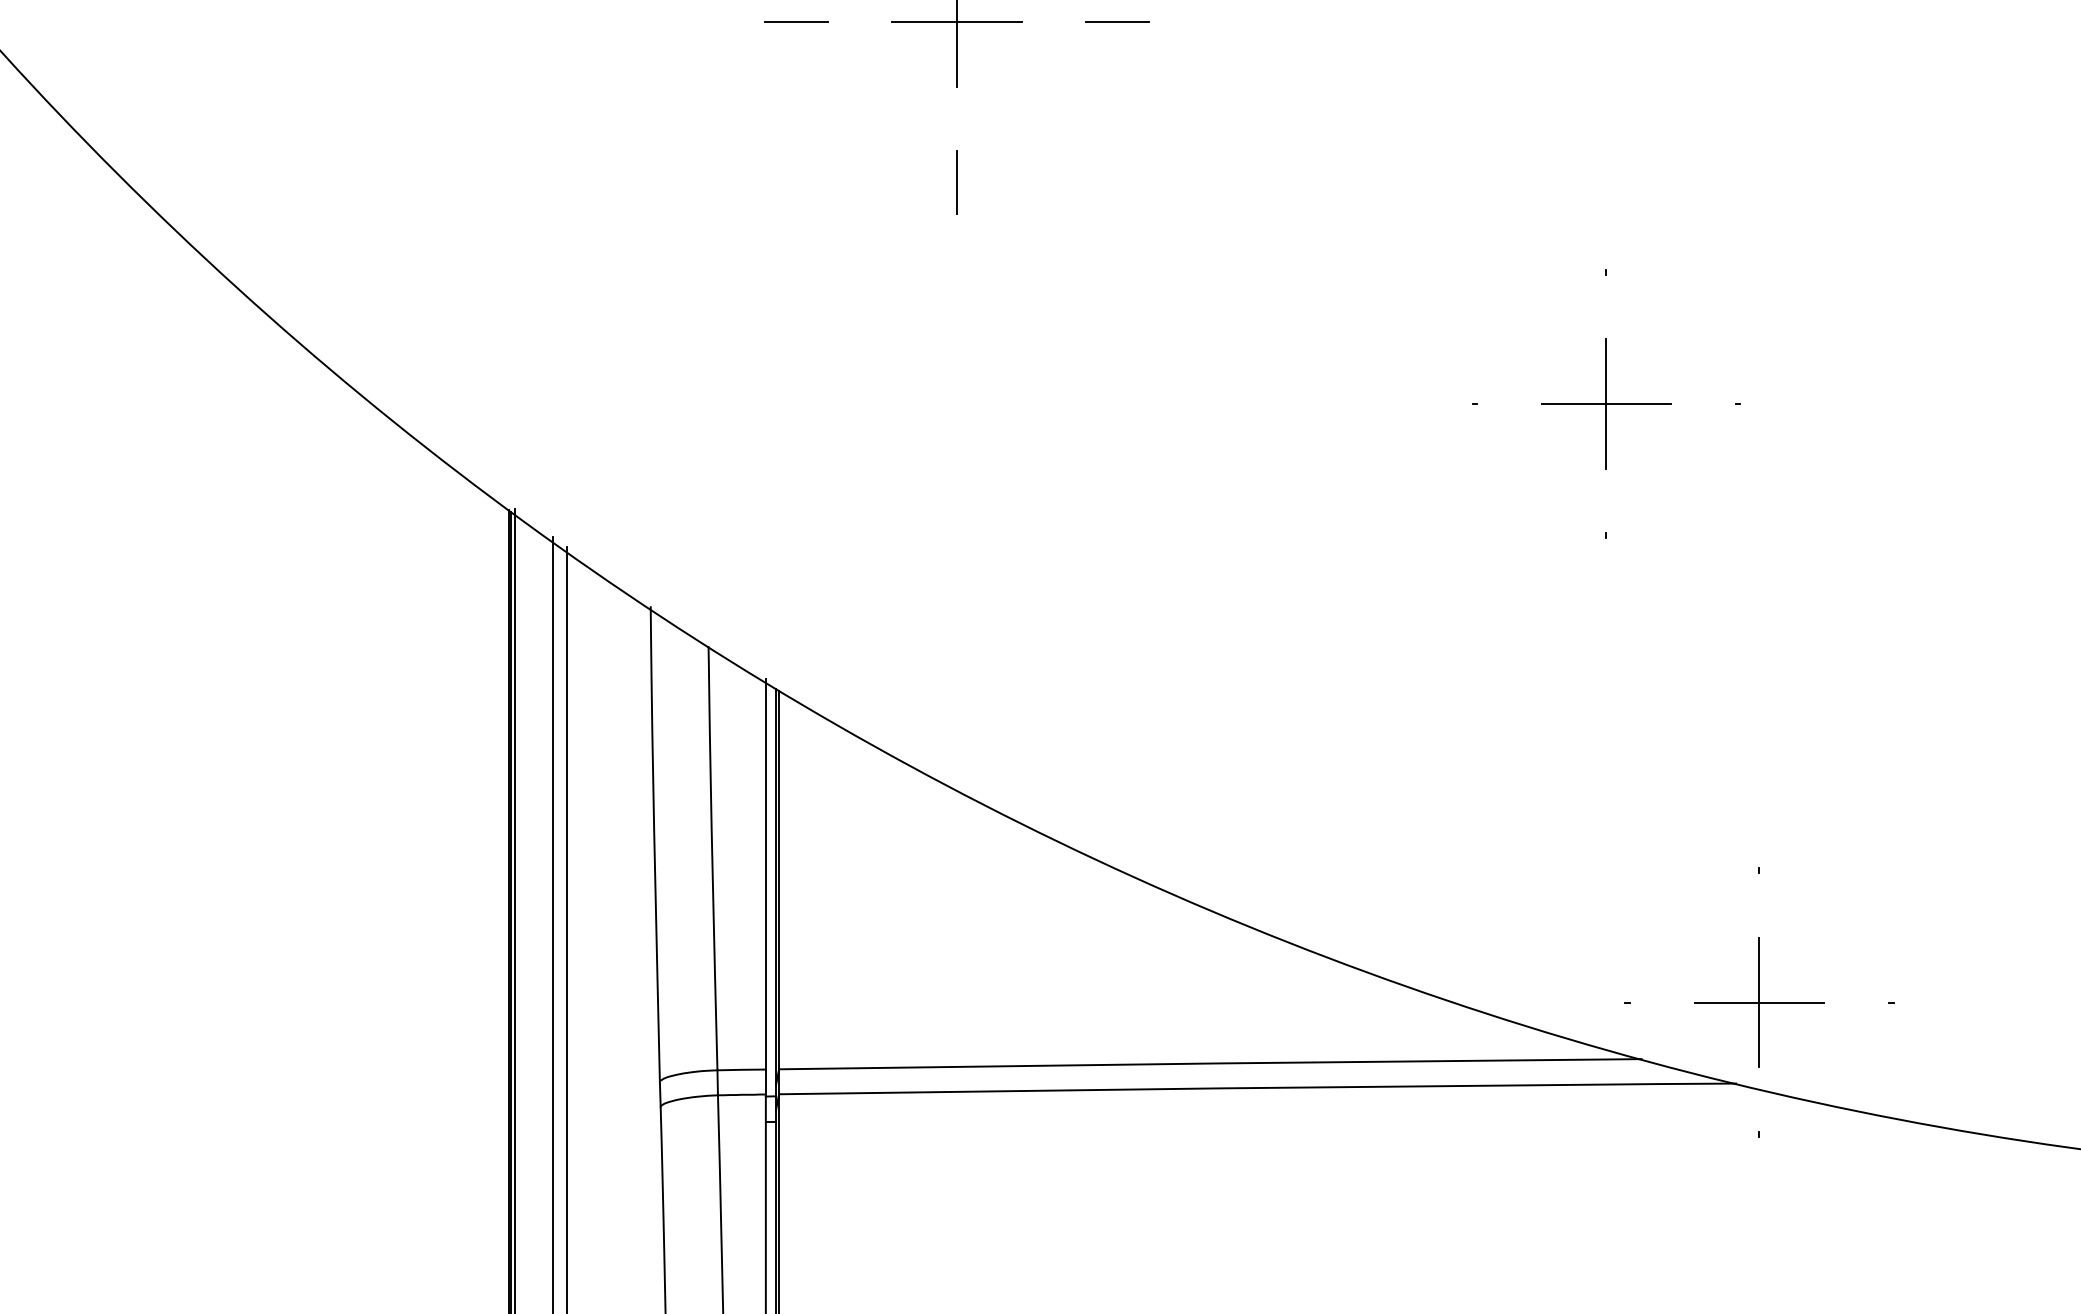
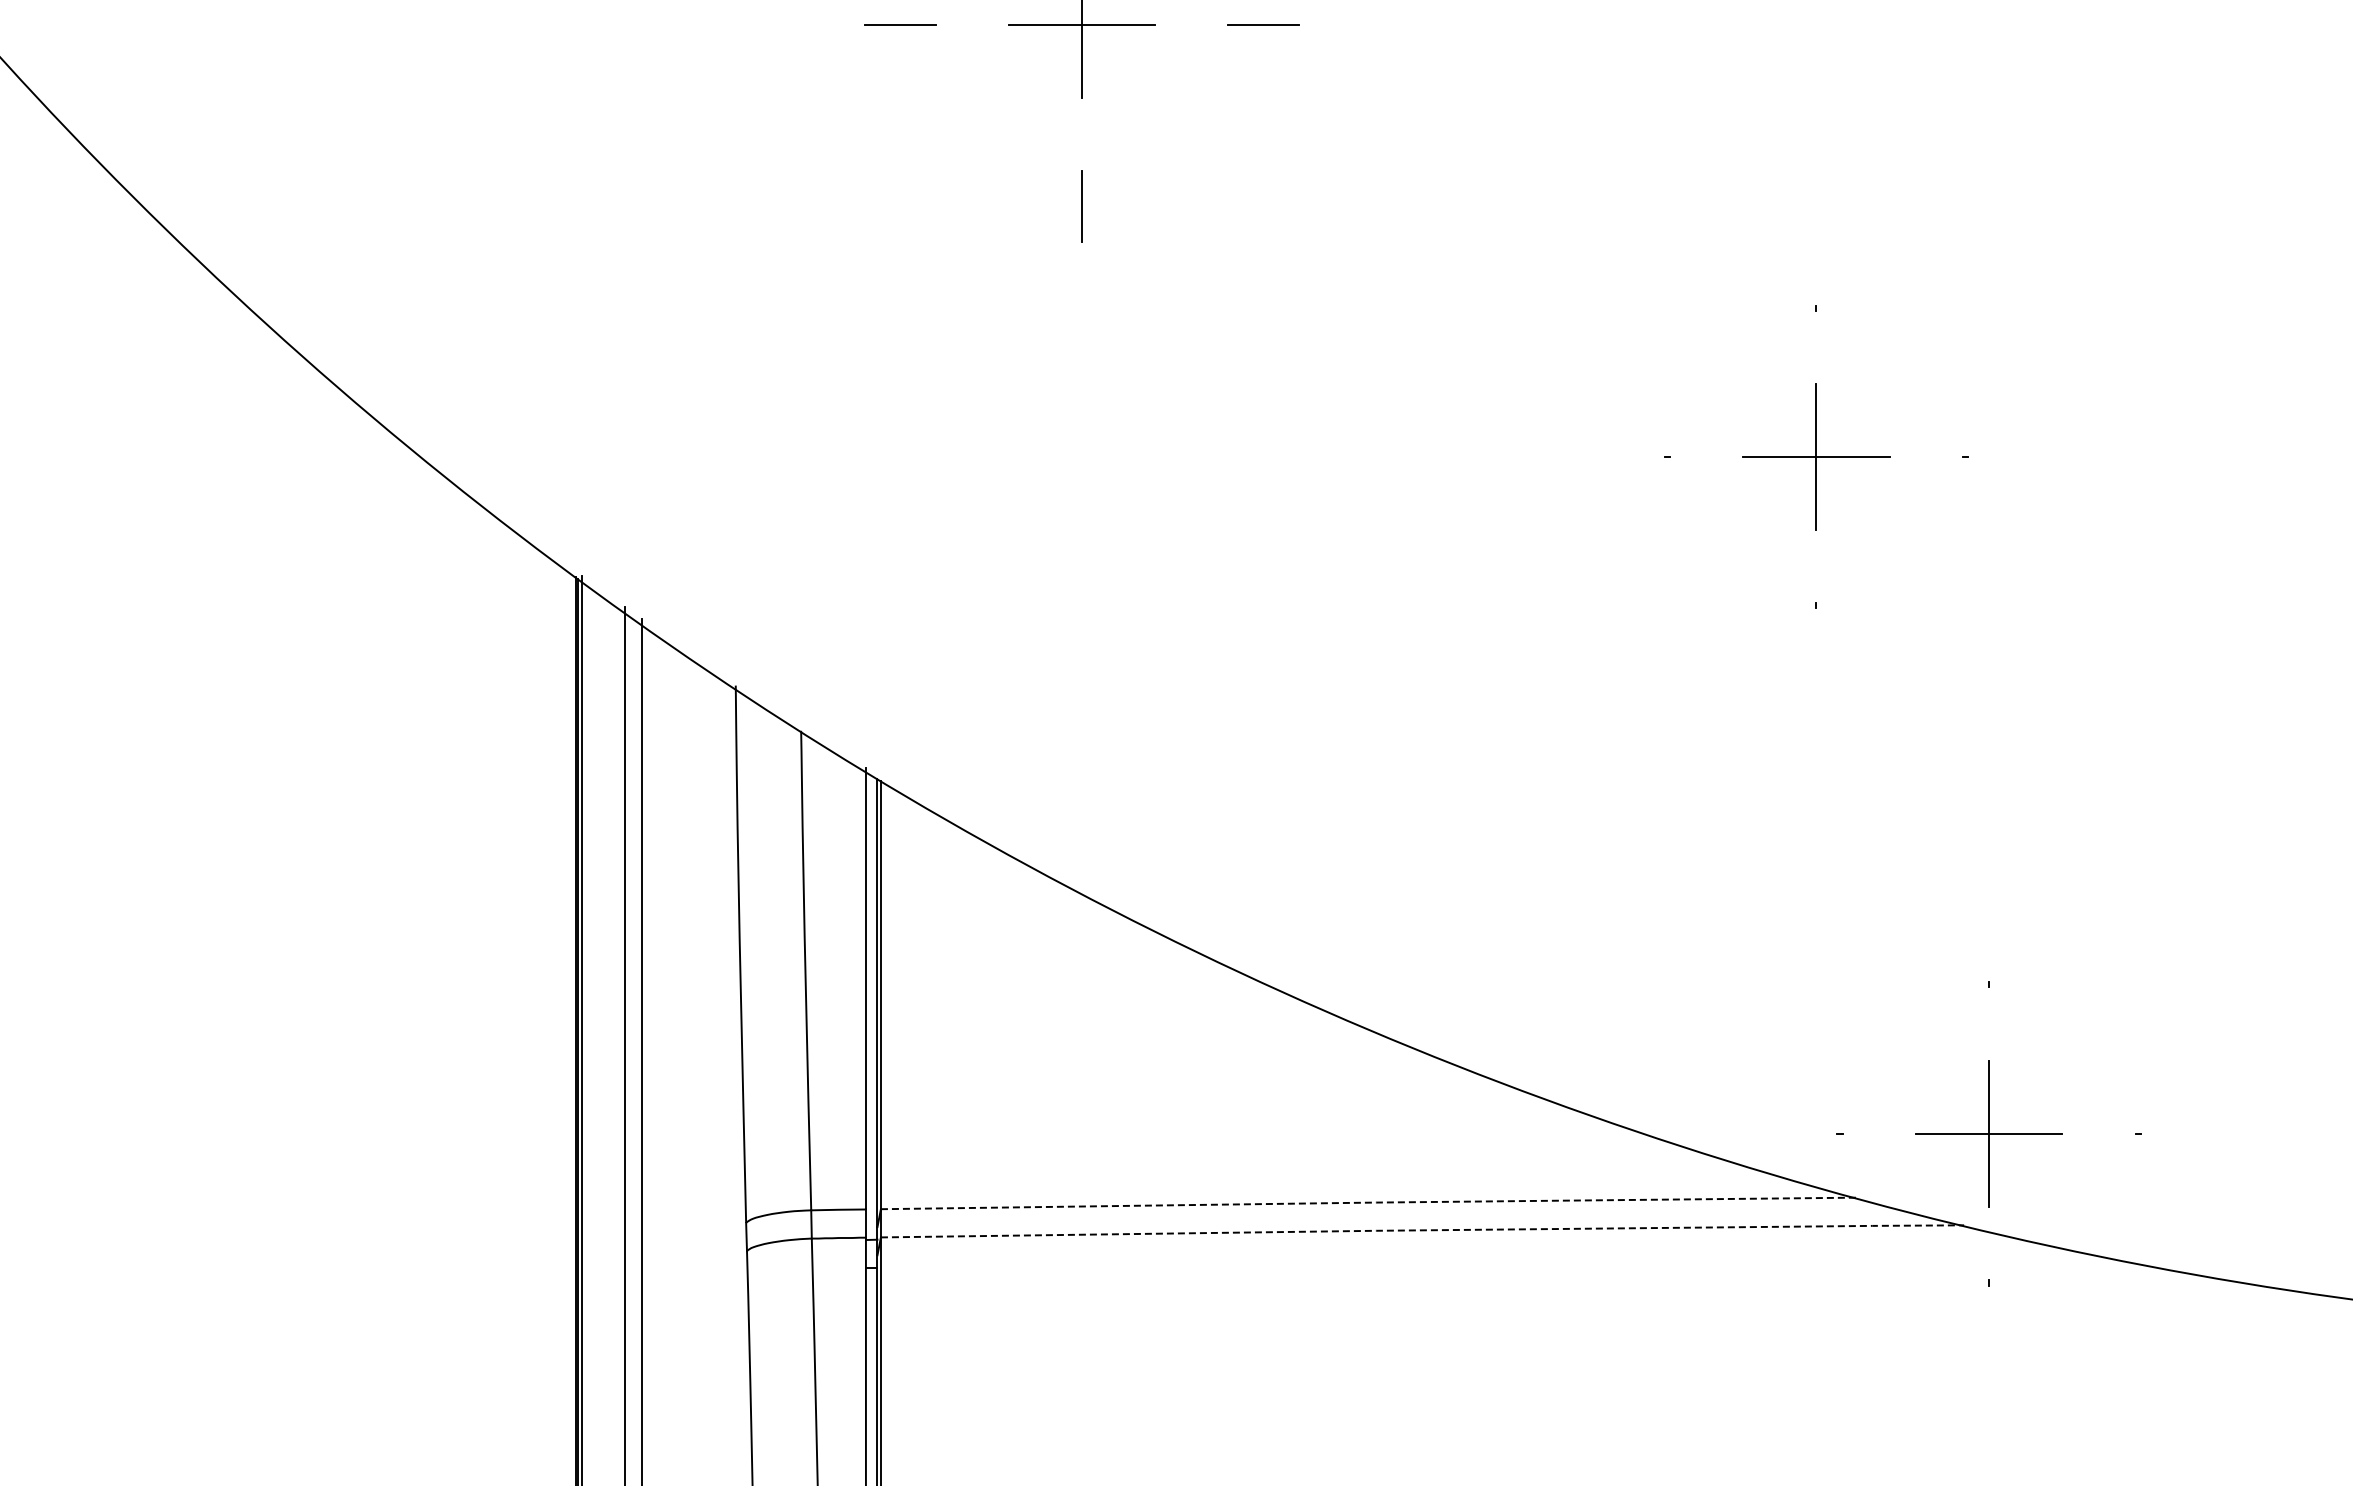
line: (1212, 1063) -> (1370, 1202), solid -> dashed
line: (1258, 1088) -> (1422, 1230), solid -> dashed

